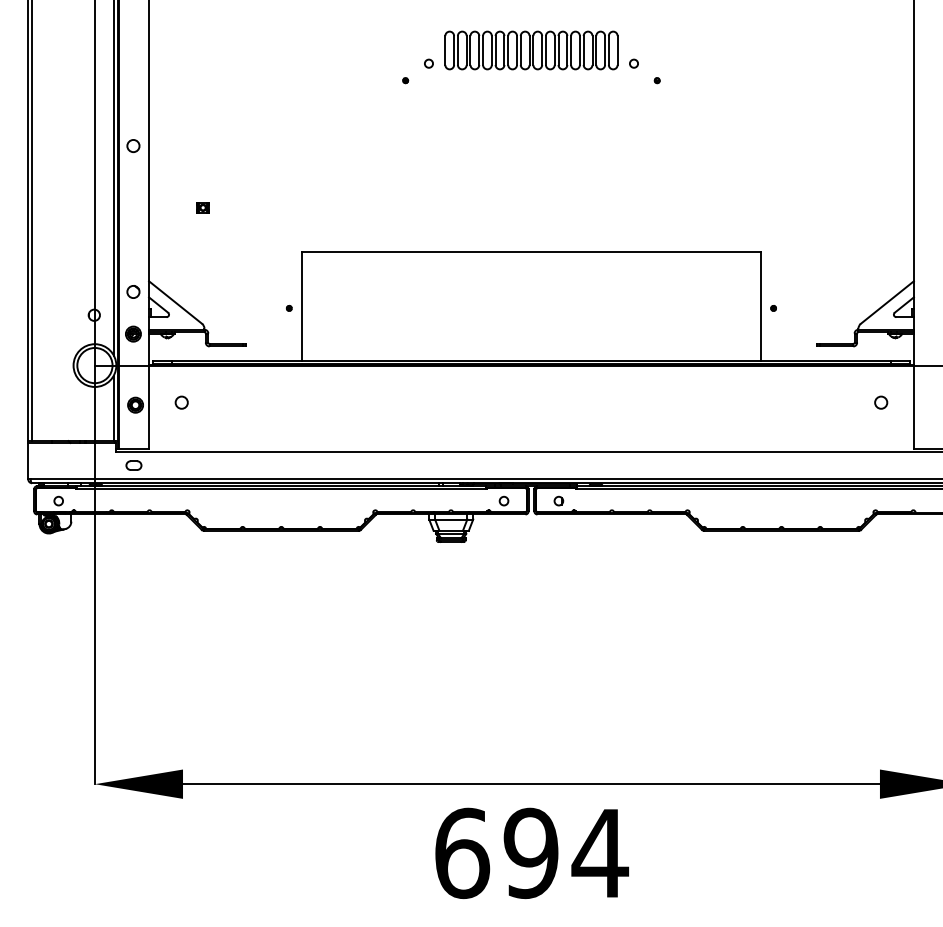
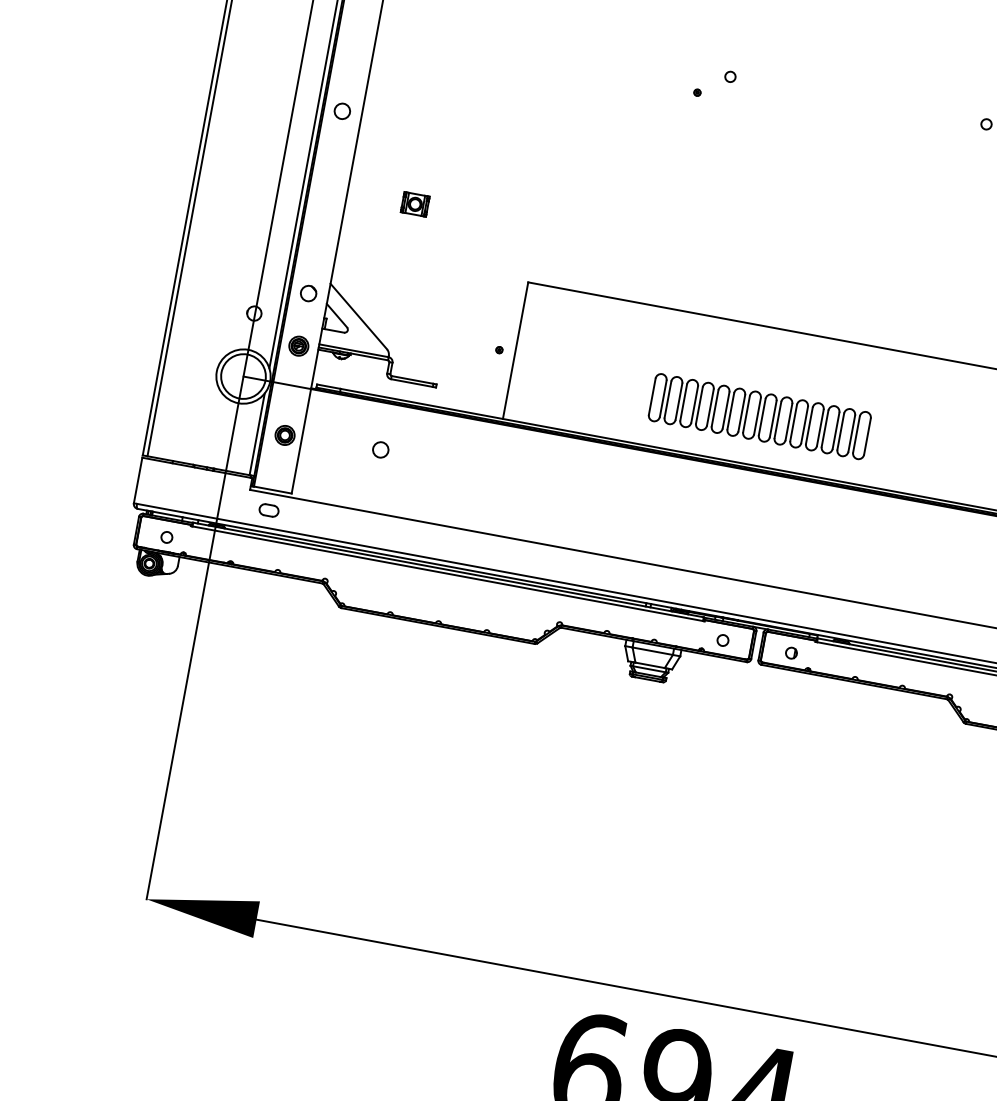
part: (531, 50) -> (759, 416), moved
part: (202, 207) -> (414, 204), size x1.6
circle: (181, 402) -> (380, 449), moved

